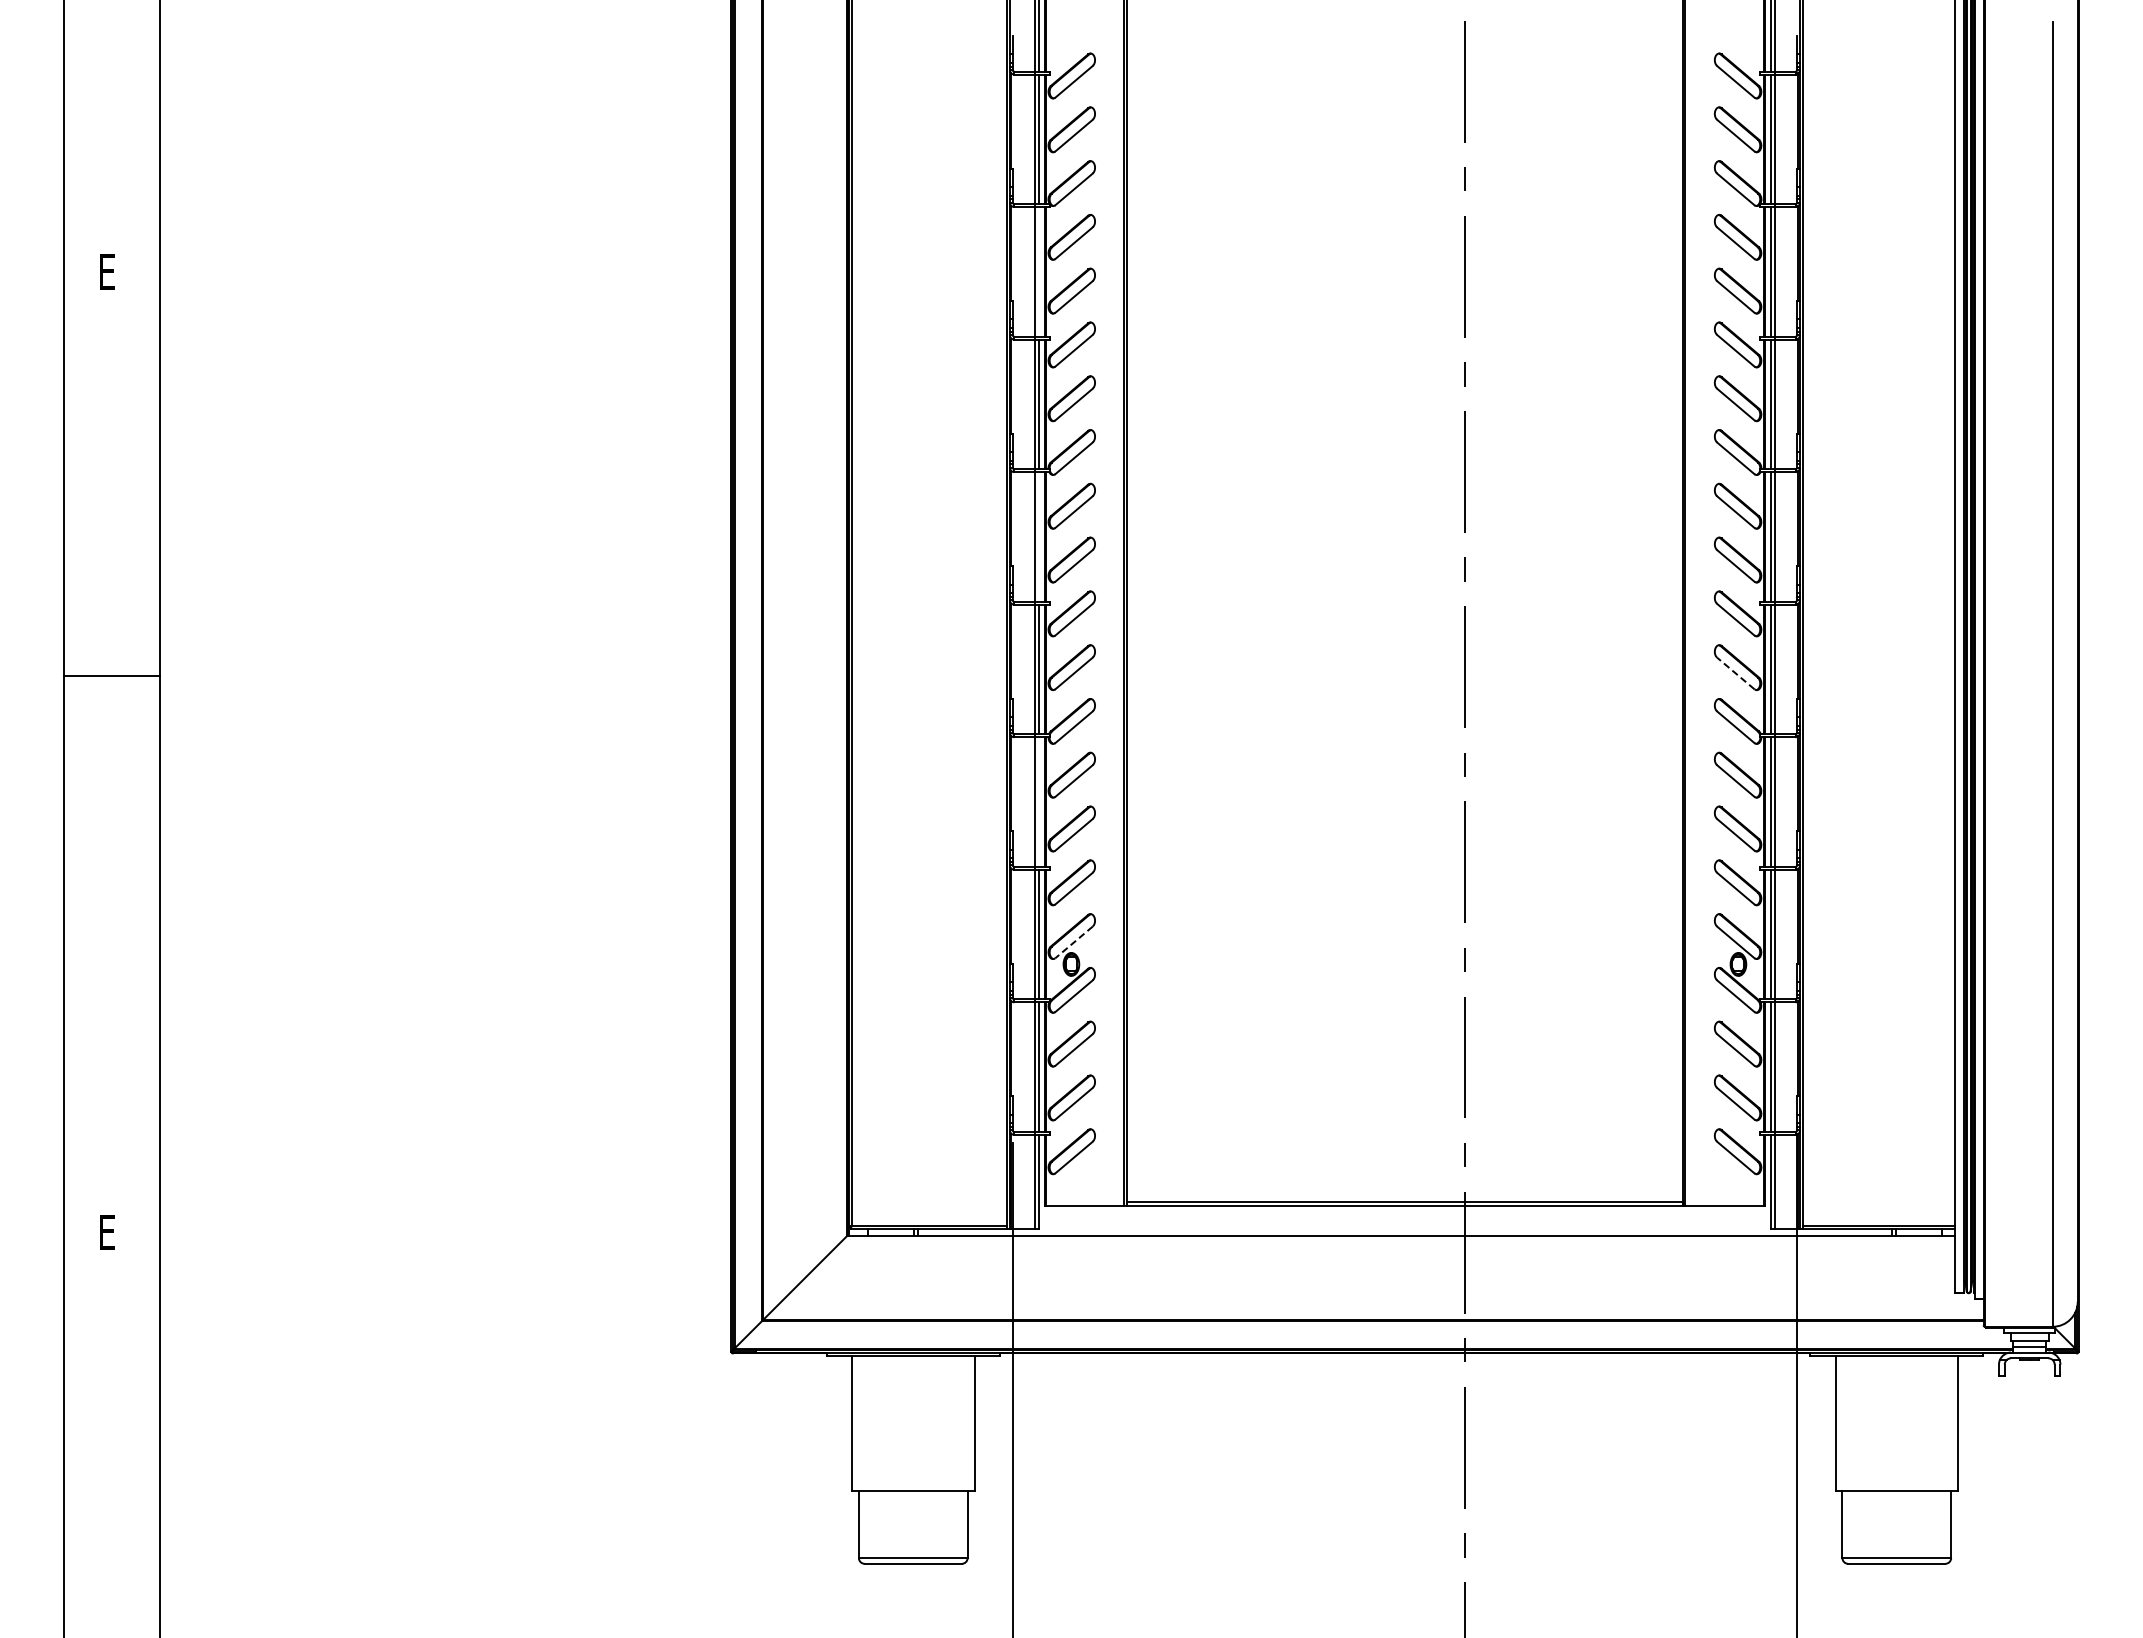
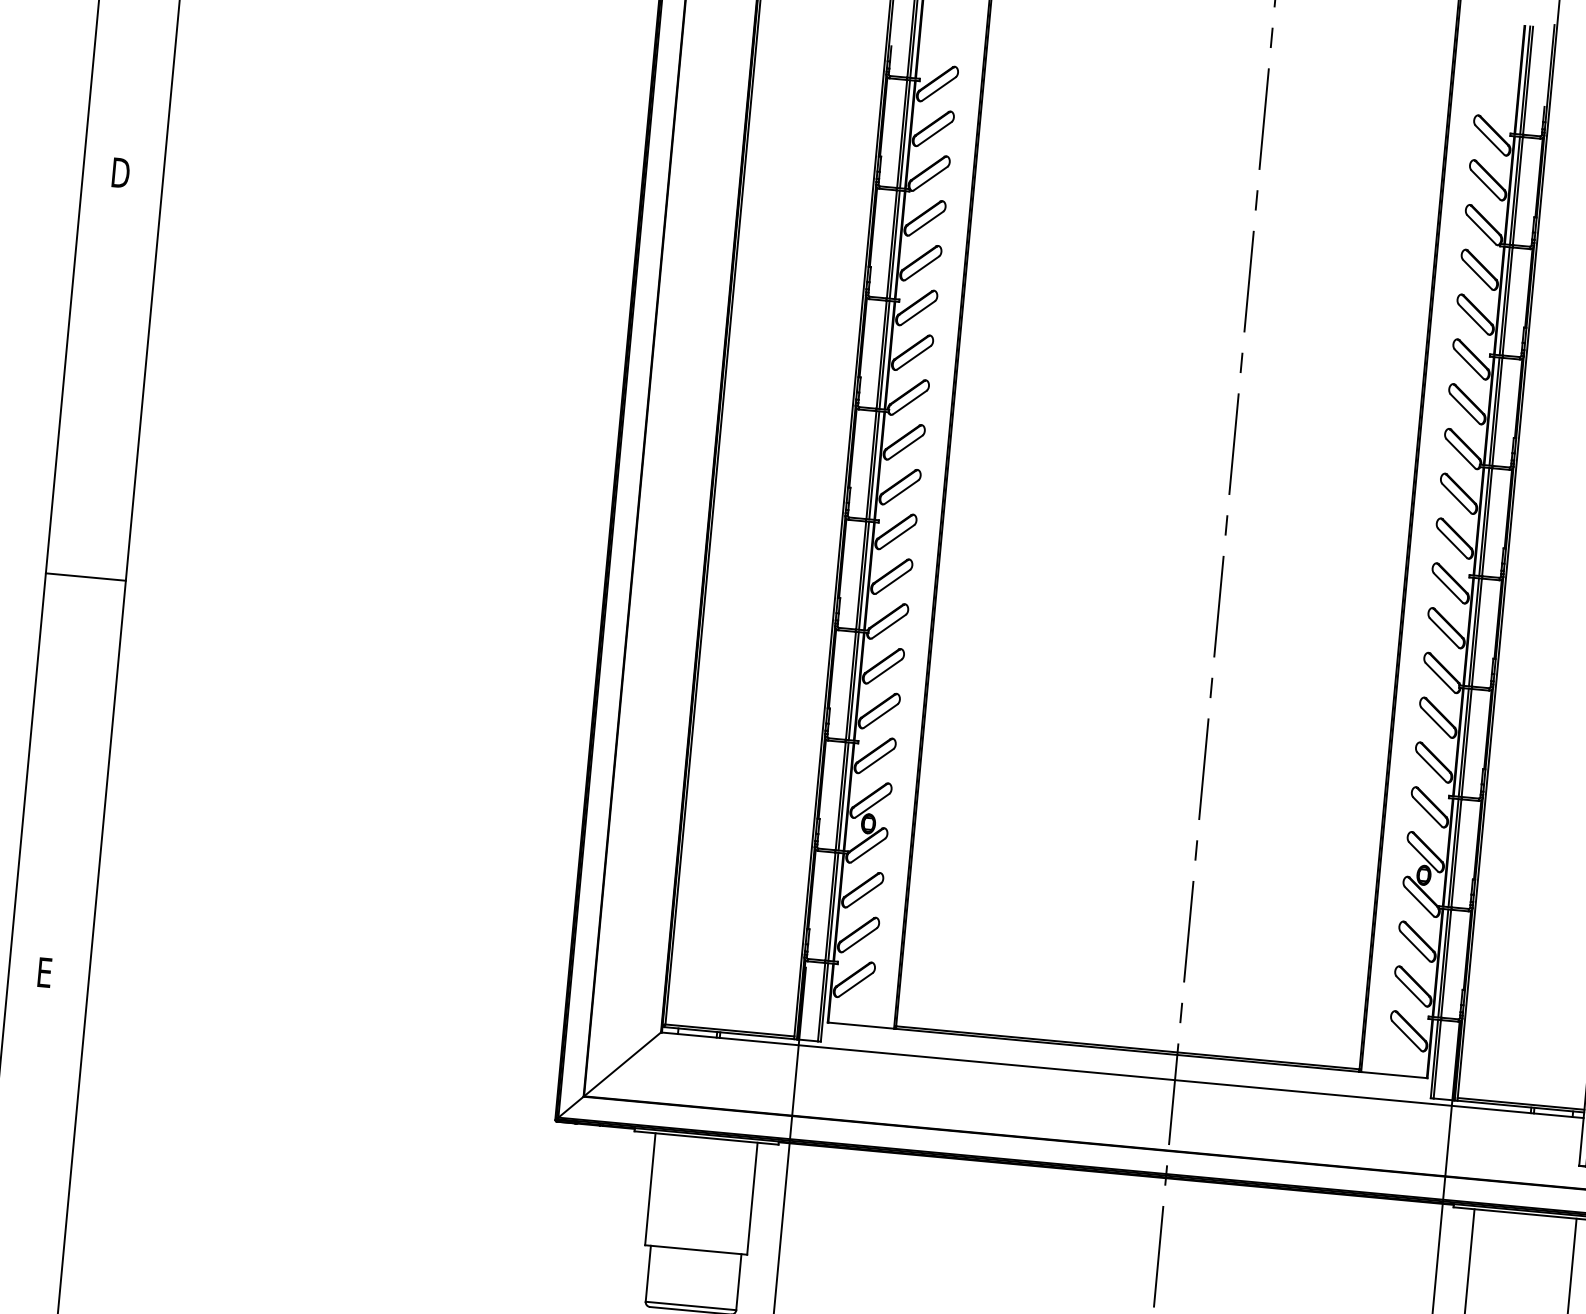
text: (109, 271) -> (121, 172), E -> D
line: (1038, 271) -> (894, 244), added
line: (1038, 536) -> (874, 464), added
line: (1735, 673) -> (1444, 632), dashed -> solid
line: (112, 676) -> (86, 577), moved
line: (1038, 801) -> (853, 685), added
line: (1074, 942) -> (872, 805), dashed -> solid

